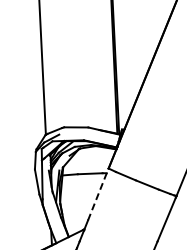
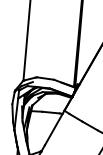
line: (98, 194) -> (54, 128), dashed -> solid

